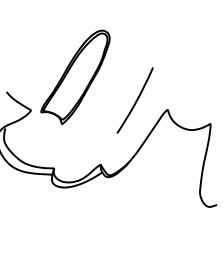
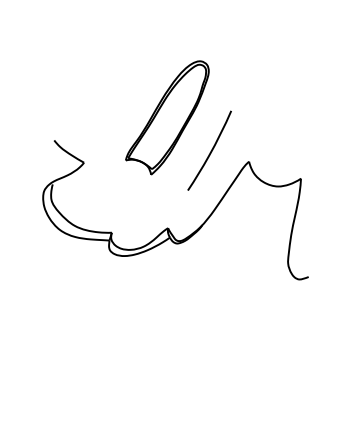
part: (75, 77) -> (167, 117), moved

